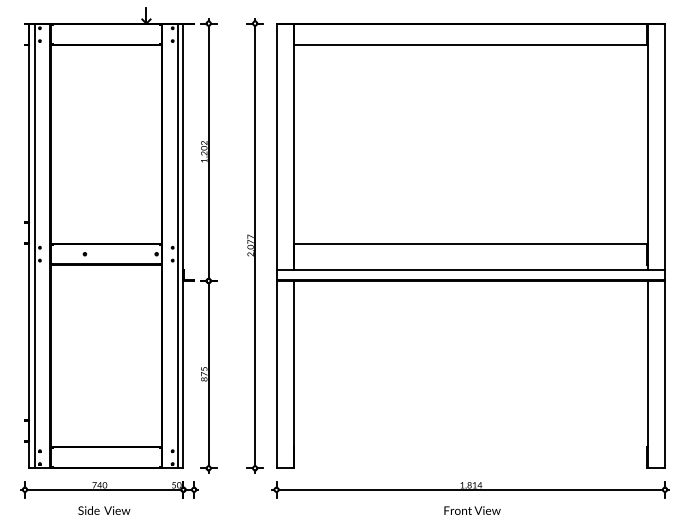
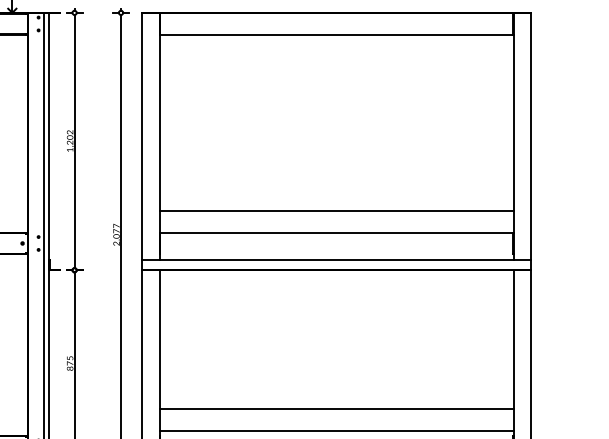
line: (470, 222) -> (336, 211), added
line: (470, 420) -> (336, 409), added
line: (470, 441) -> (336, 430), added

